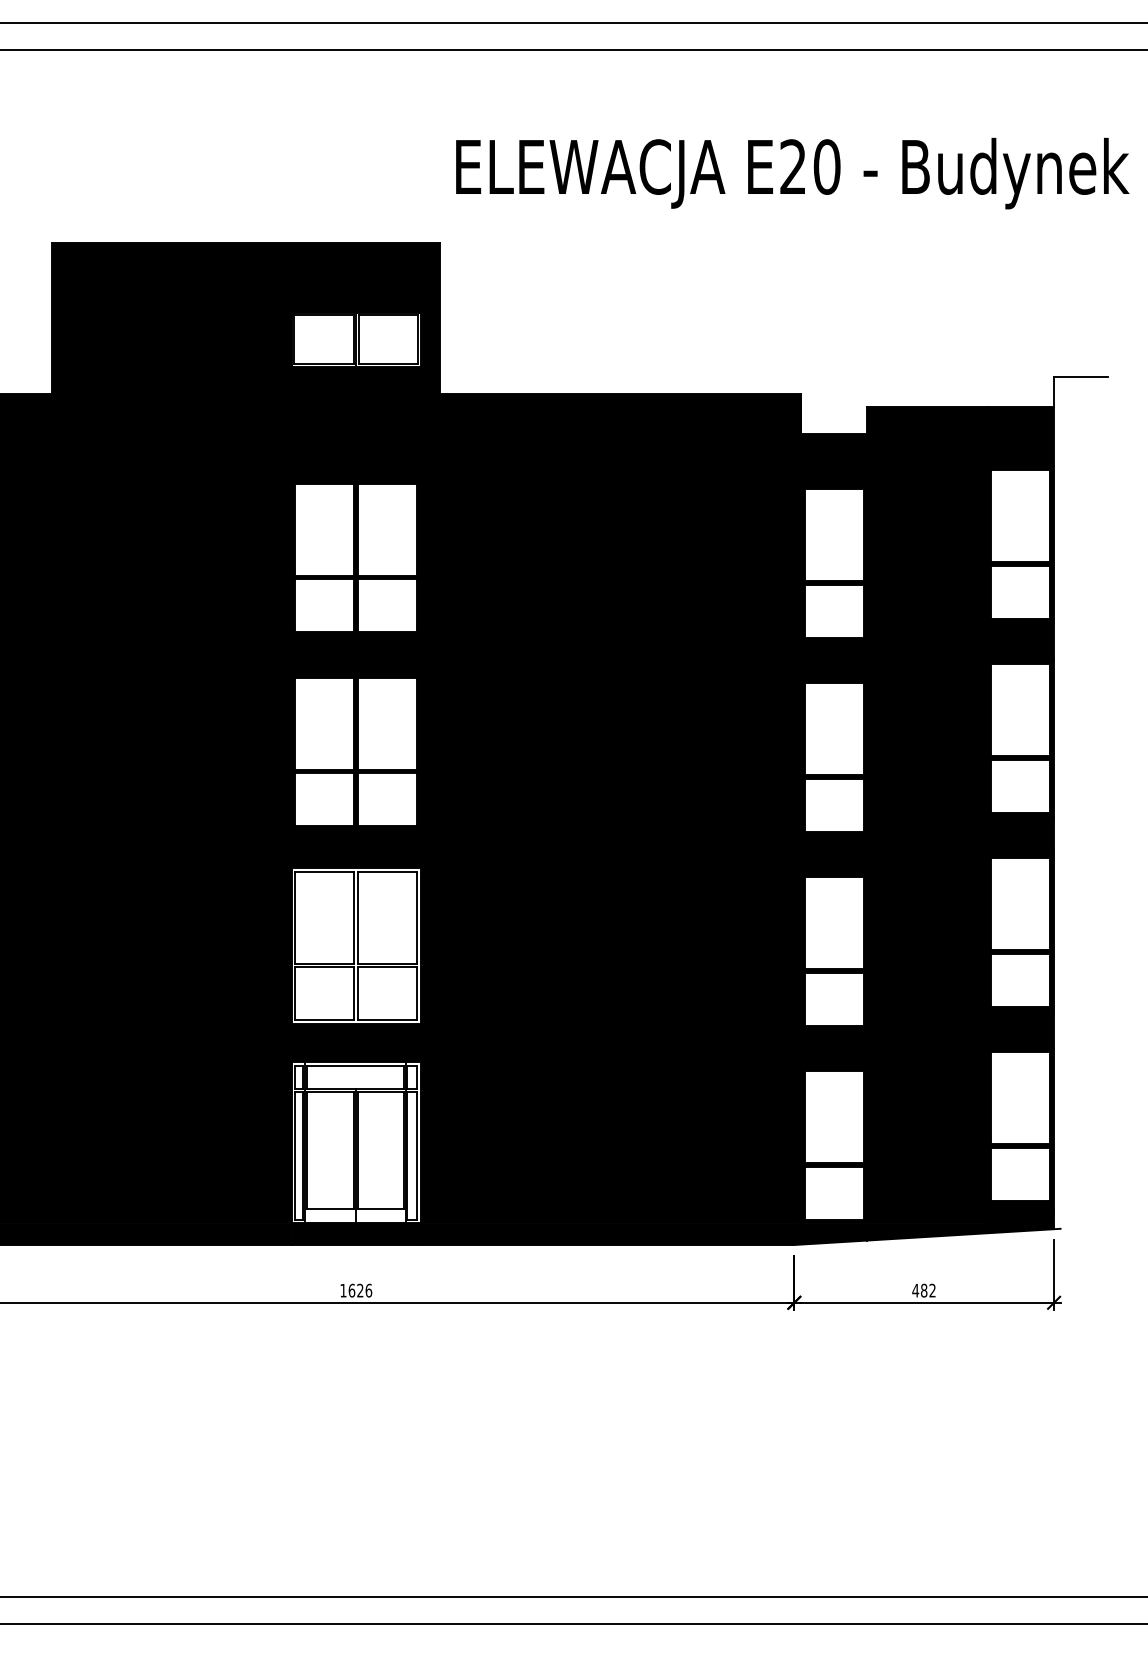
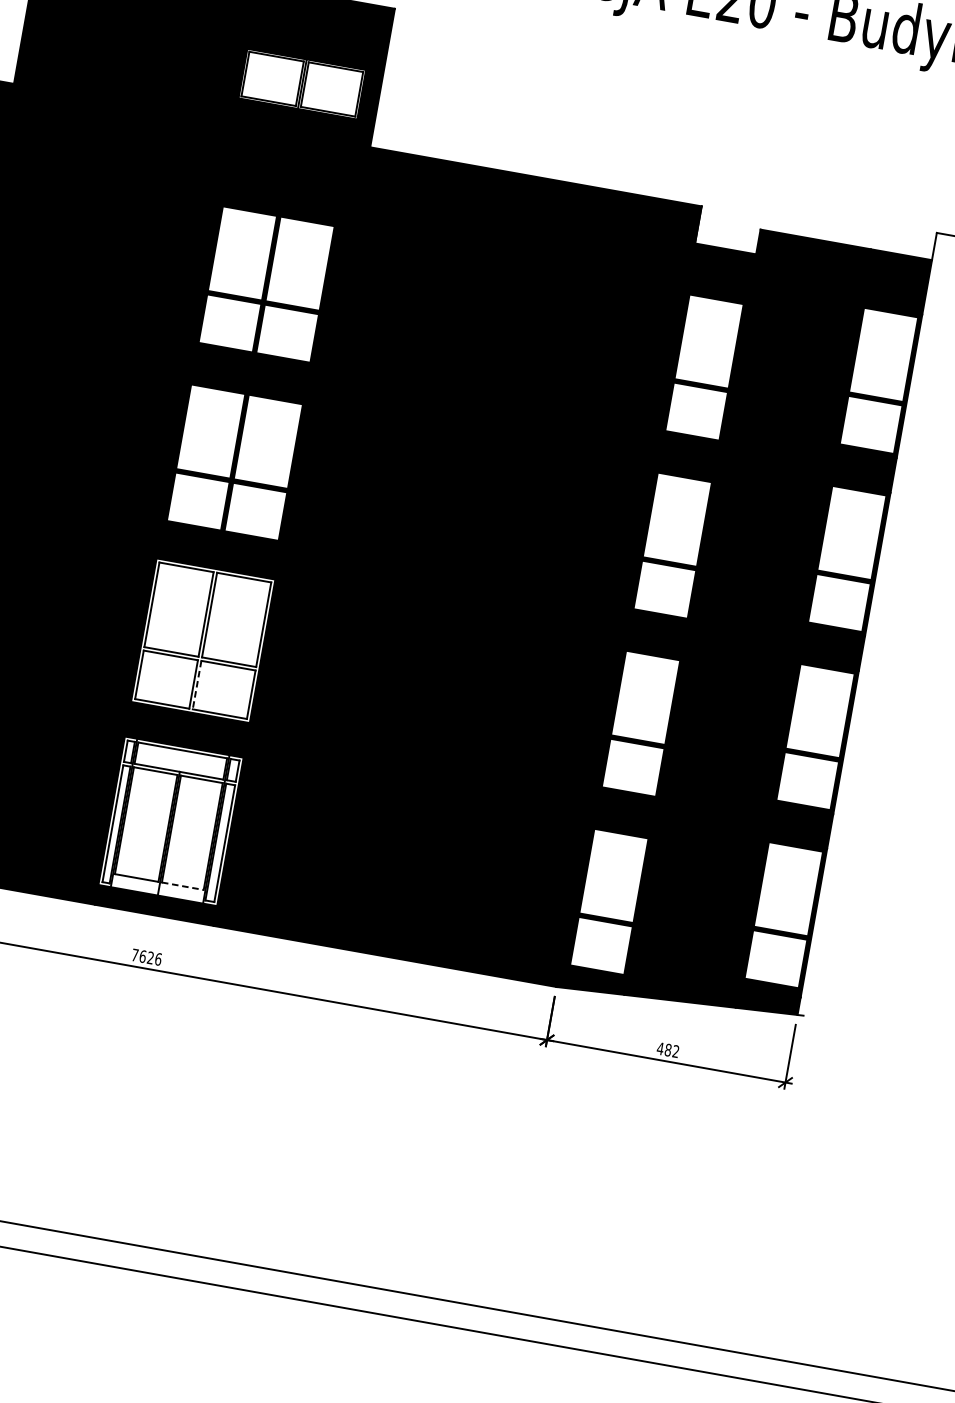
line: (358, 994) -> (197, 685), solid -> dashed
line: (380, 1208) -> (182, 885), solid -> dashed
text: (343, 1290) -> (135, 955), 1626 -> 7626

